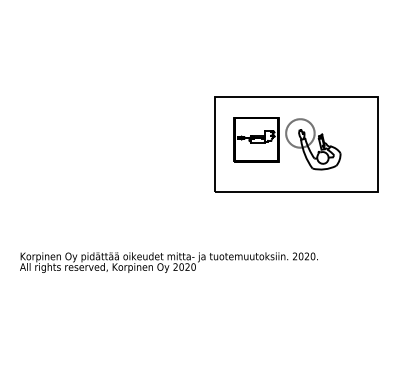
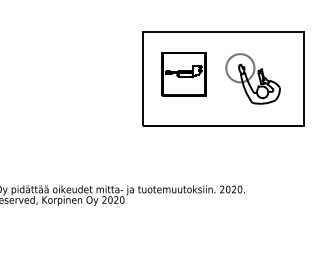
part: (313, 144) -> (253, 79), moved

